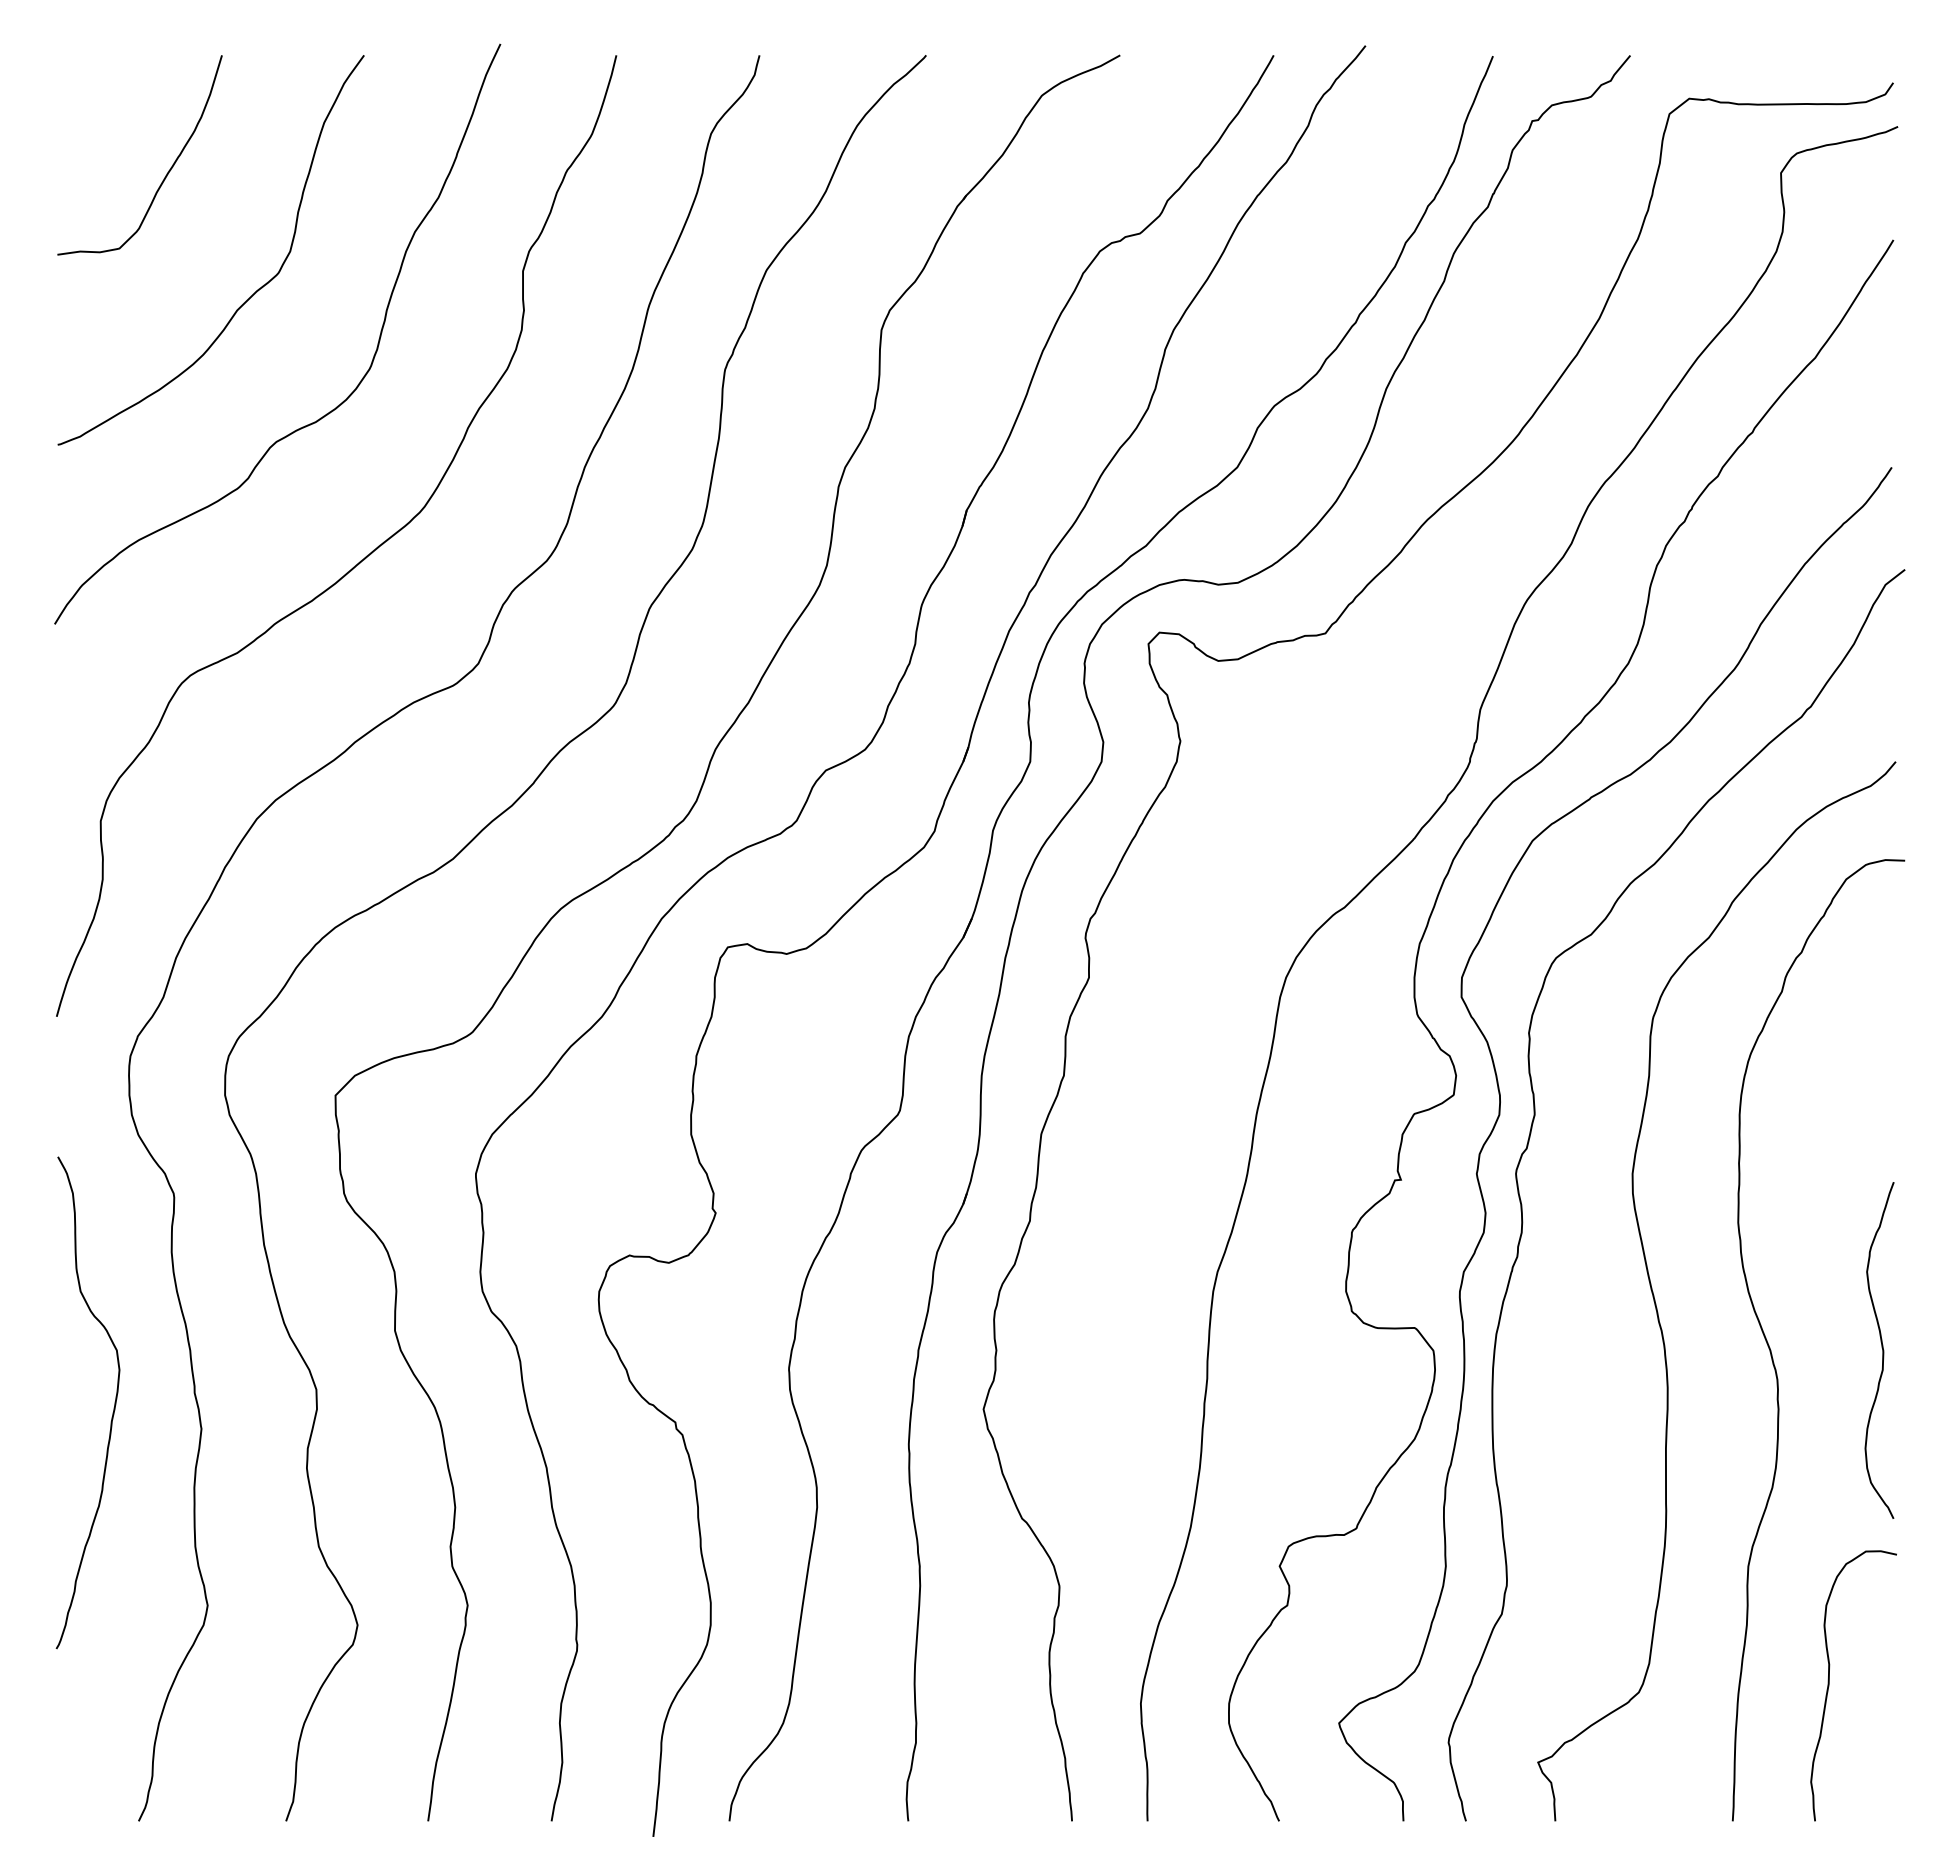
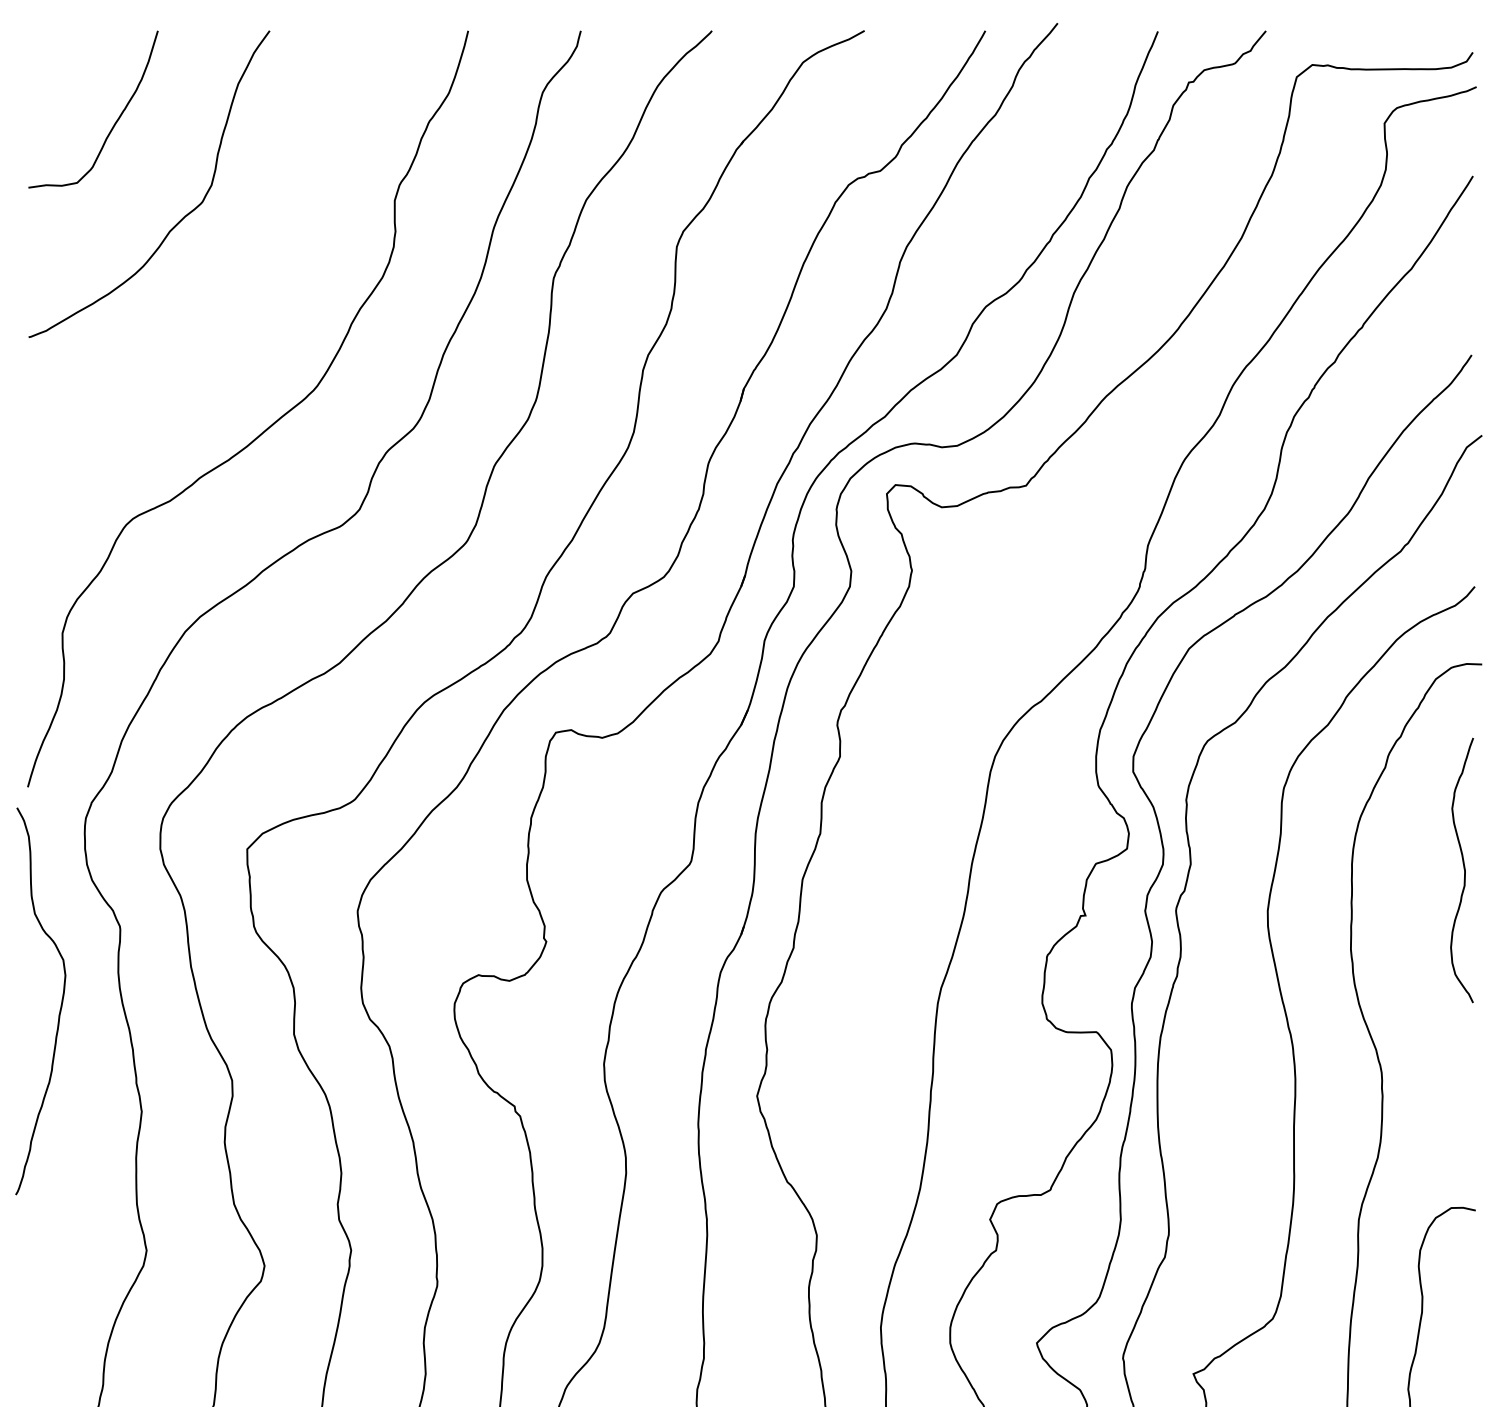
curve: (337, 405) -> (248, 306), removed
curve: (1882, 1350) -> (1464, 870), moved
curve: (113, 1407) -> (60, 1005), moved

